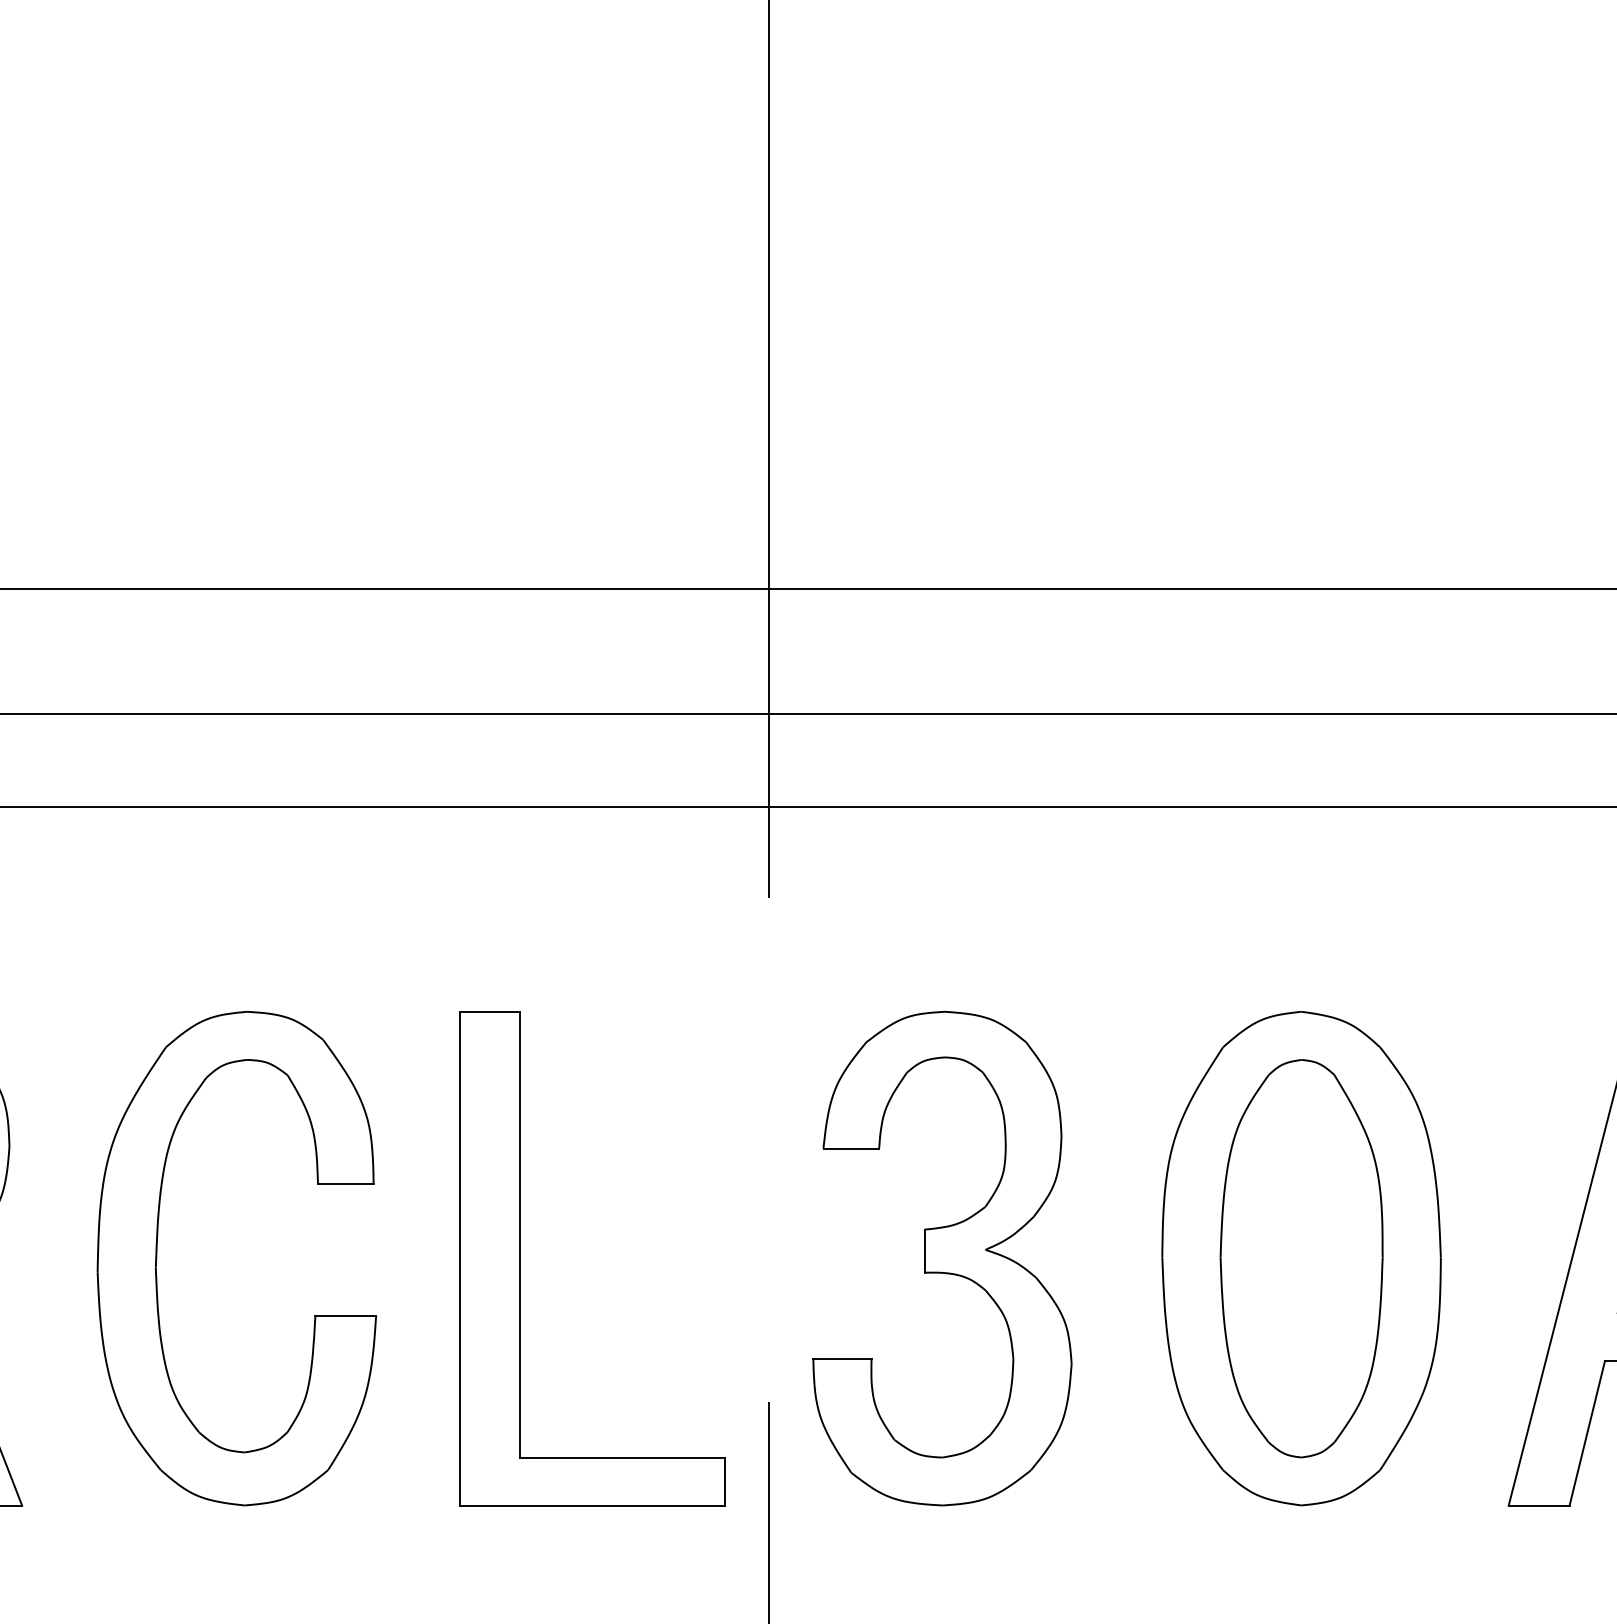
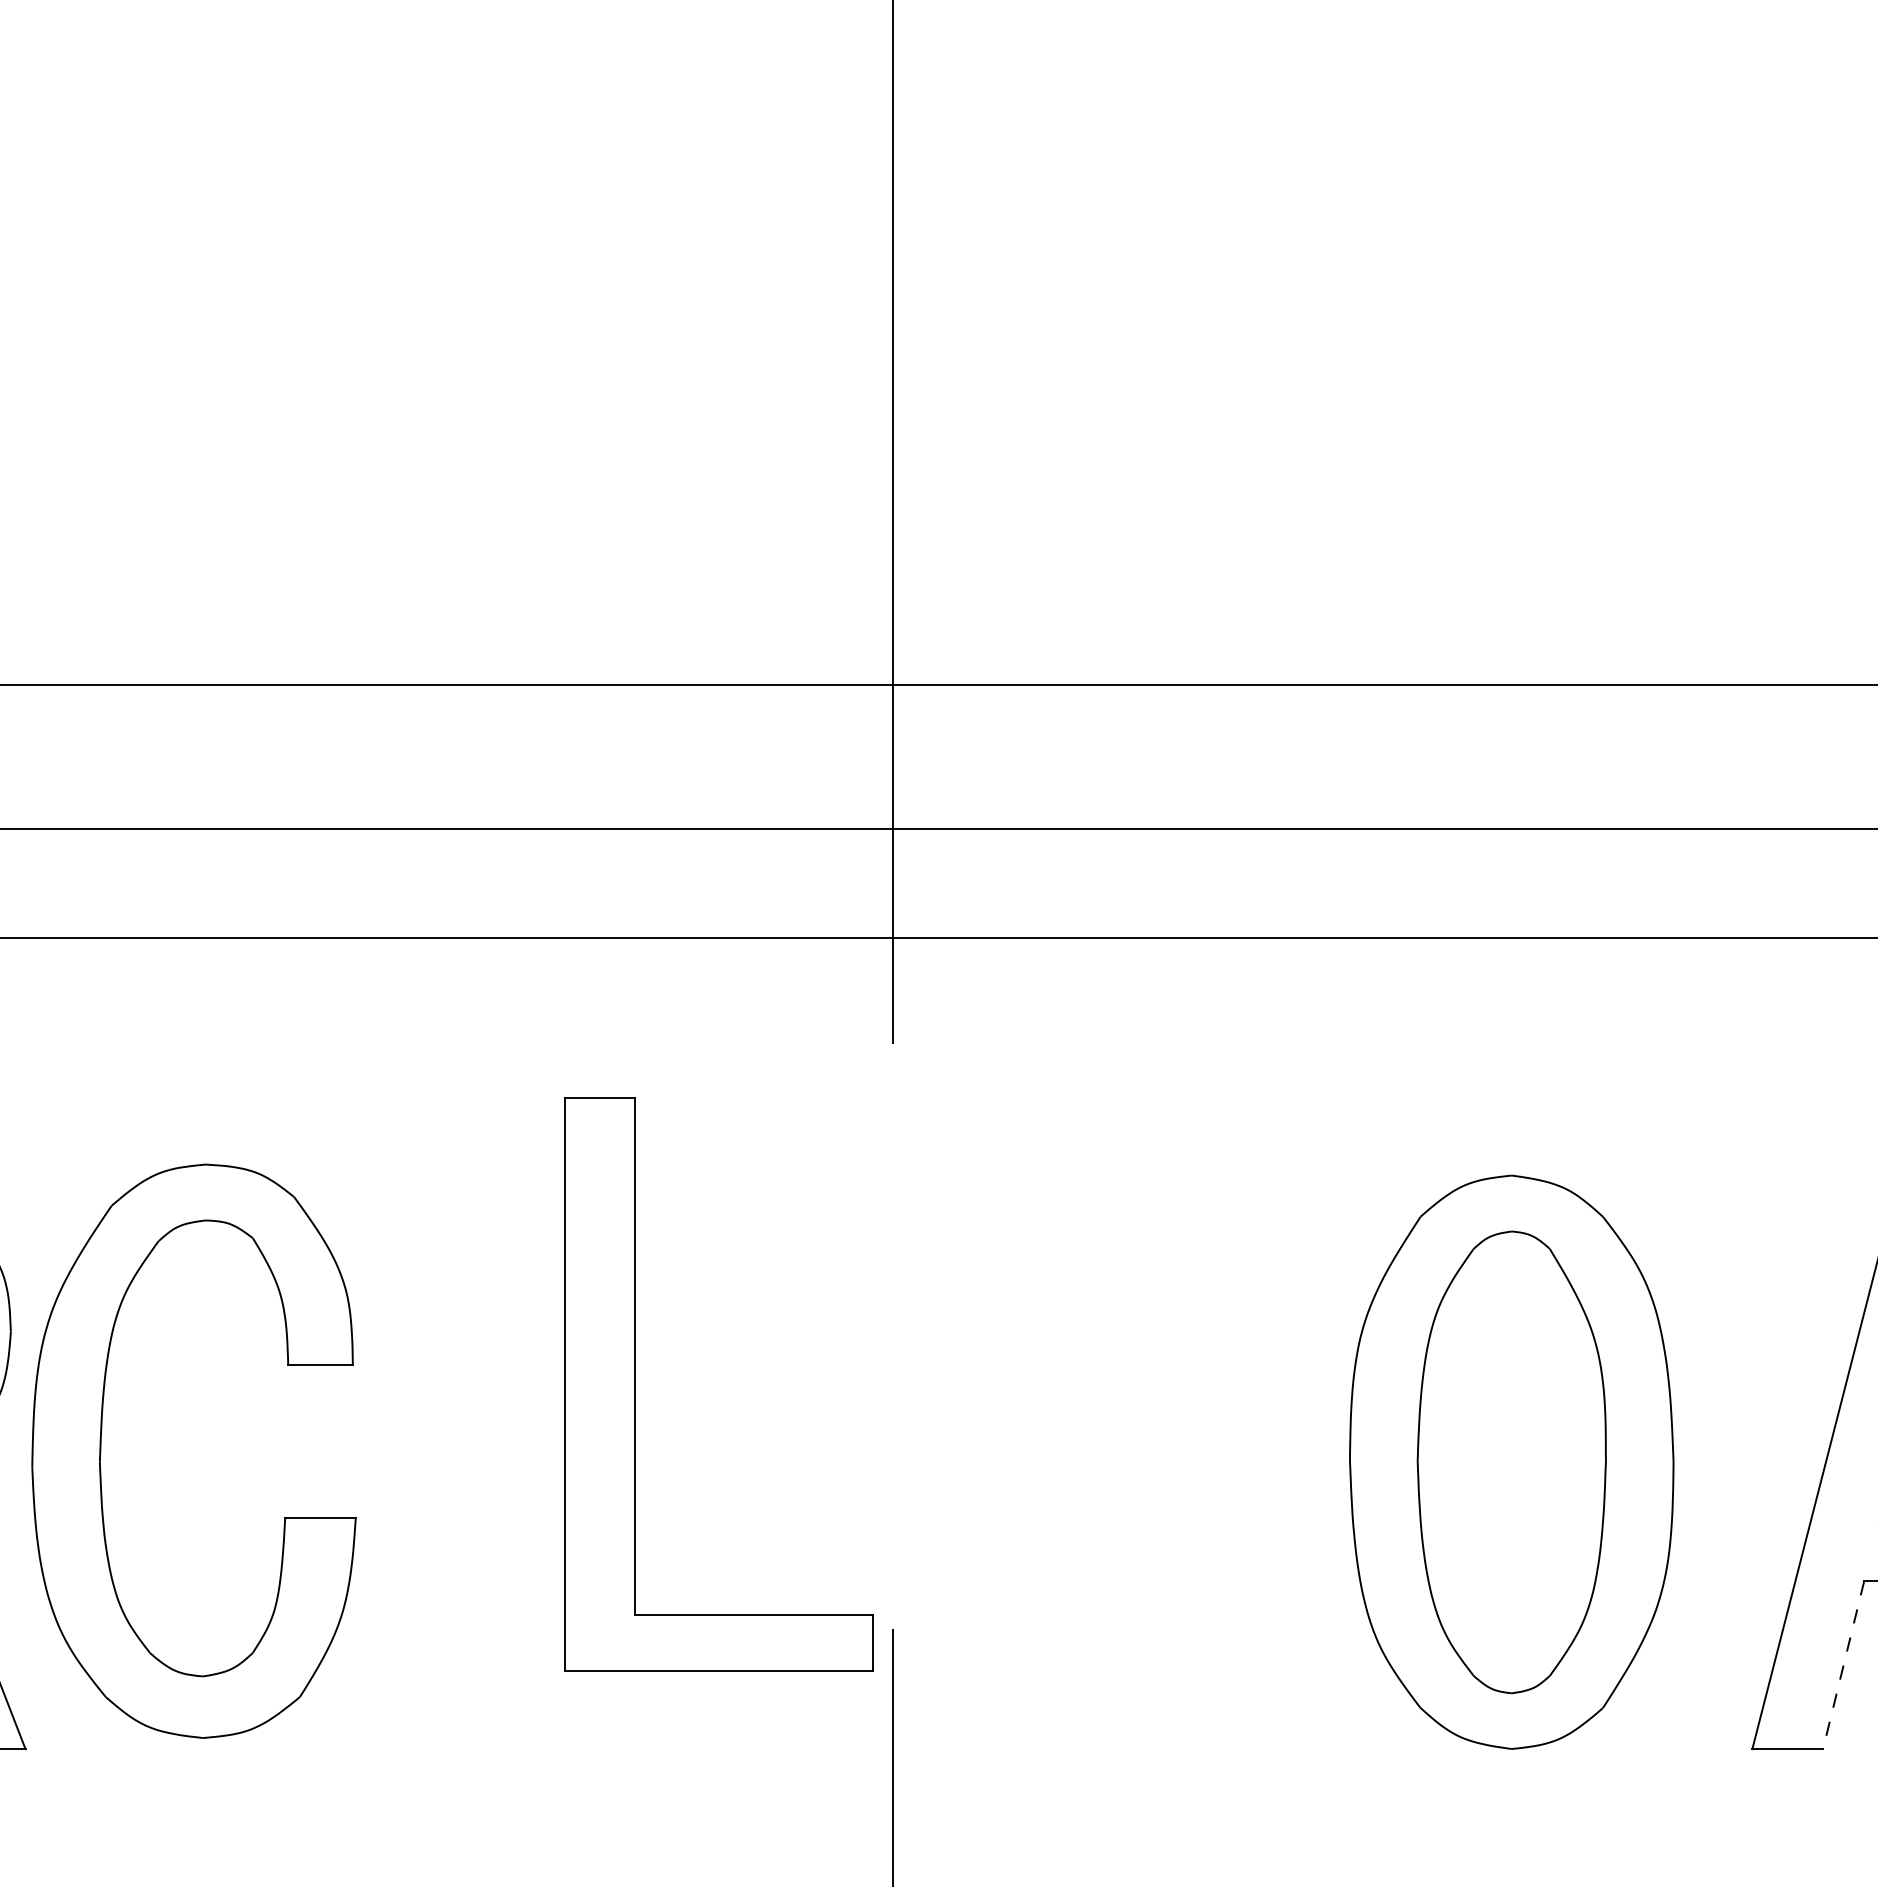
part: (157, 1257) -> (101, 1450), moved
part: (942, 1257) -> (1094, 1461), removed
part: (520, 1258) -> (635, 1384), moved
line: (1587, 1433) -> (1843, 1665), solid -> dashed

